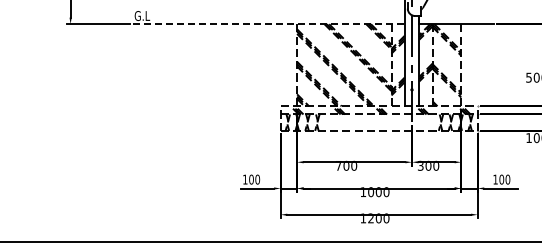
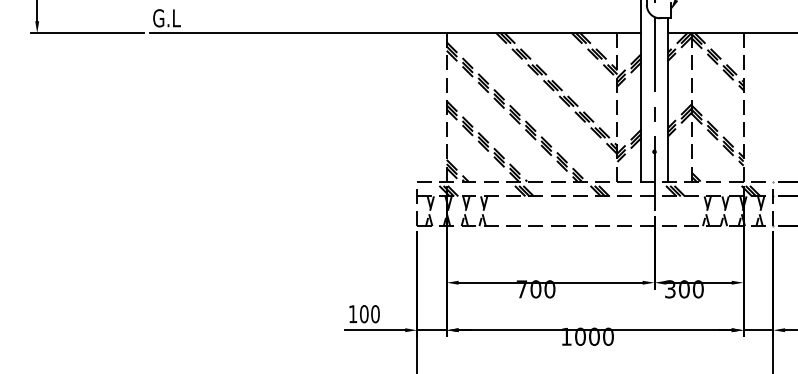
line: (268, 24) -> (395, 33), dashed -> solid

